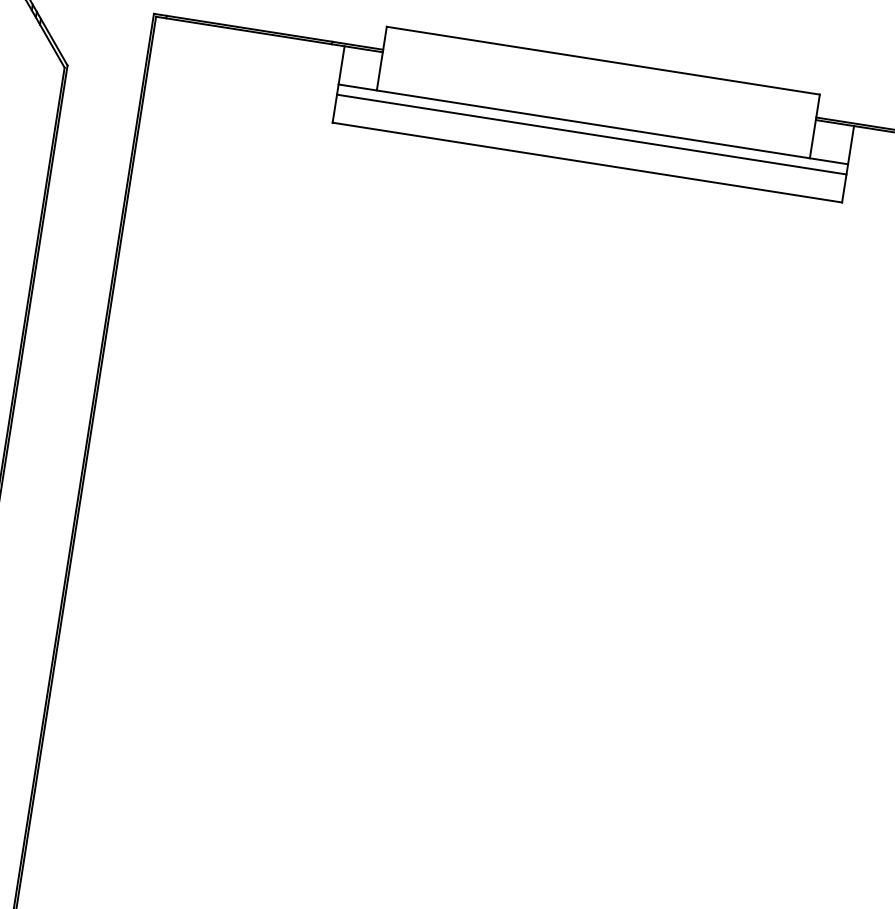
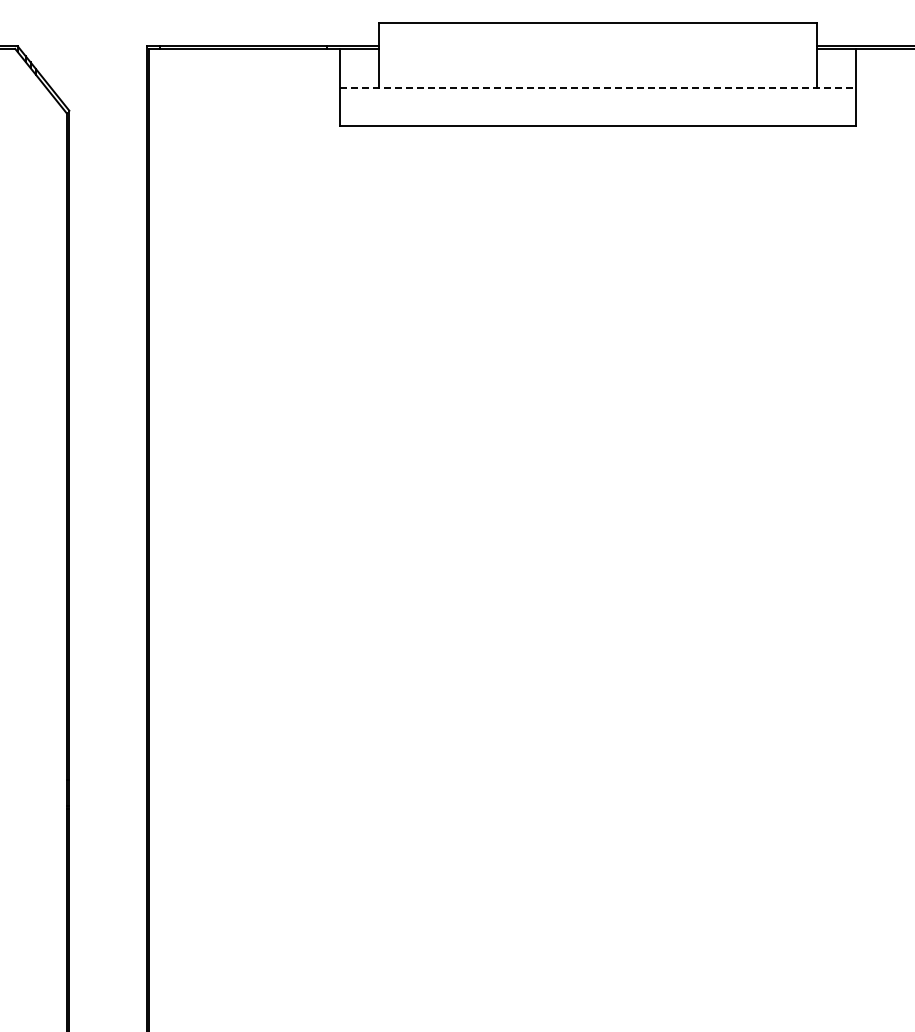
line: (592, 124) -> (597, 87), solid -> dashed
line: (591, 134) -> (597, 97), removed

